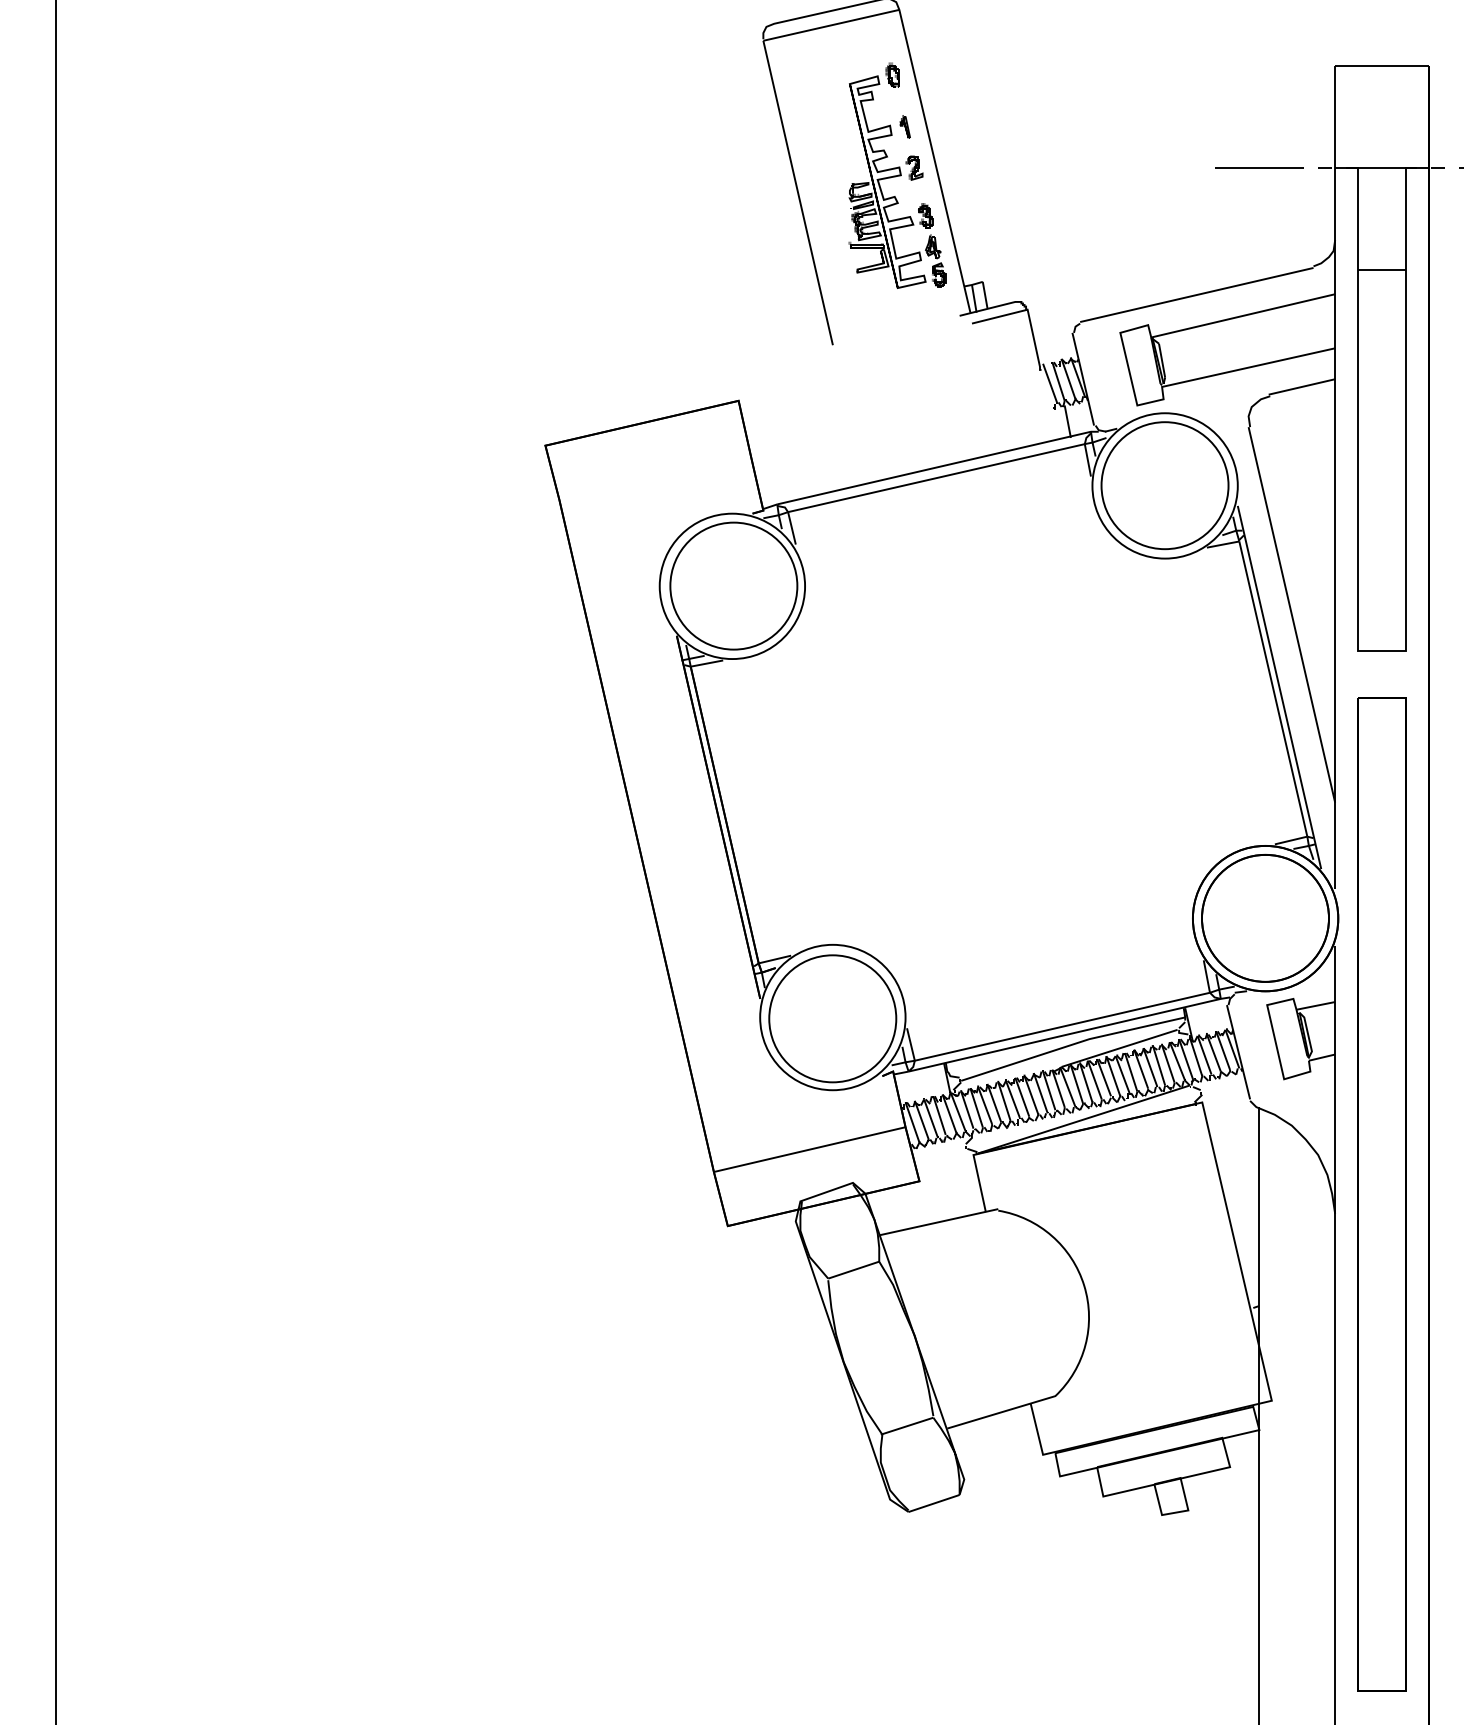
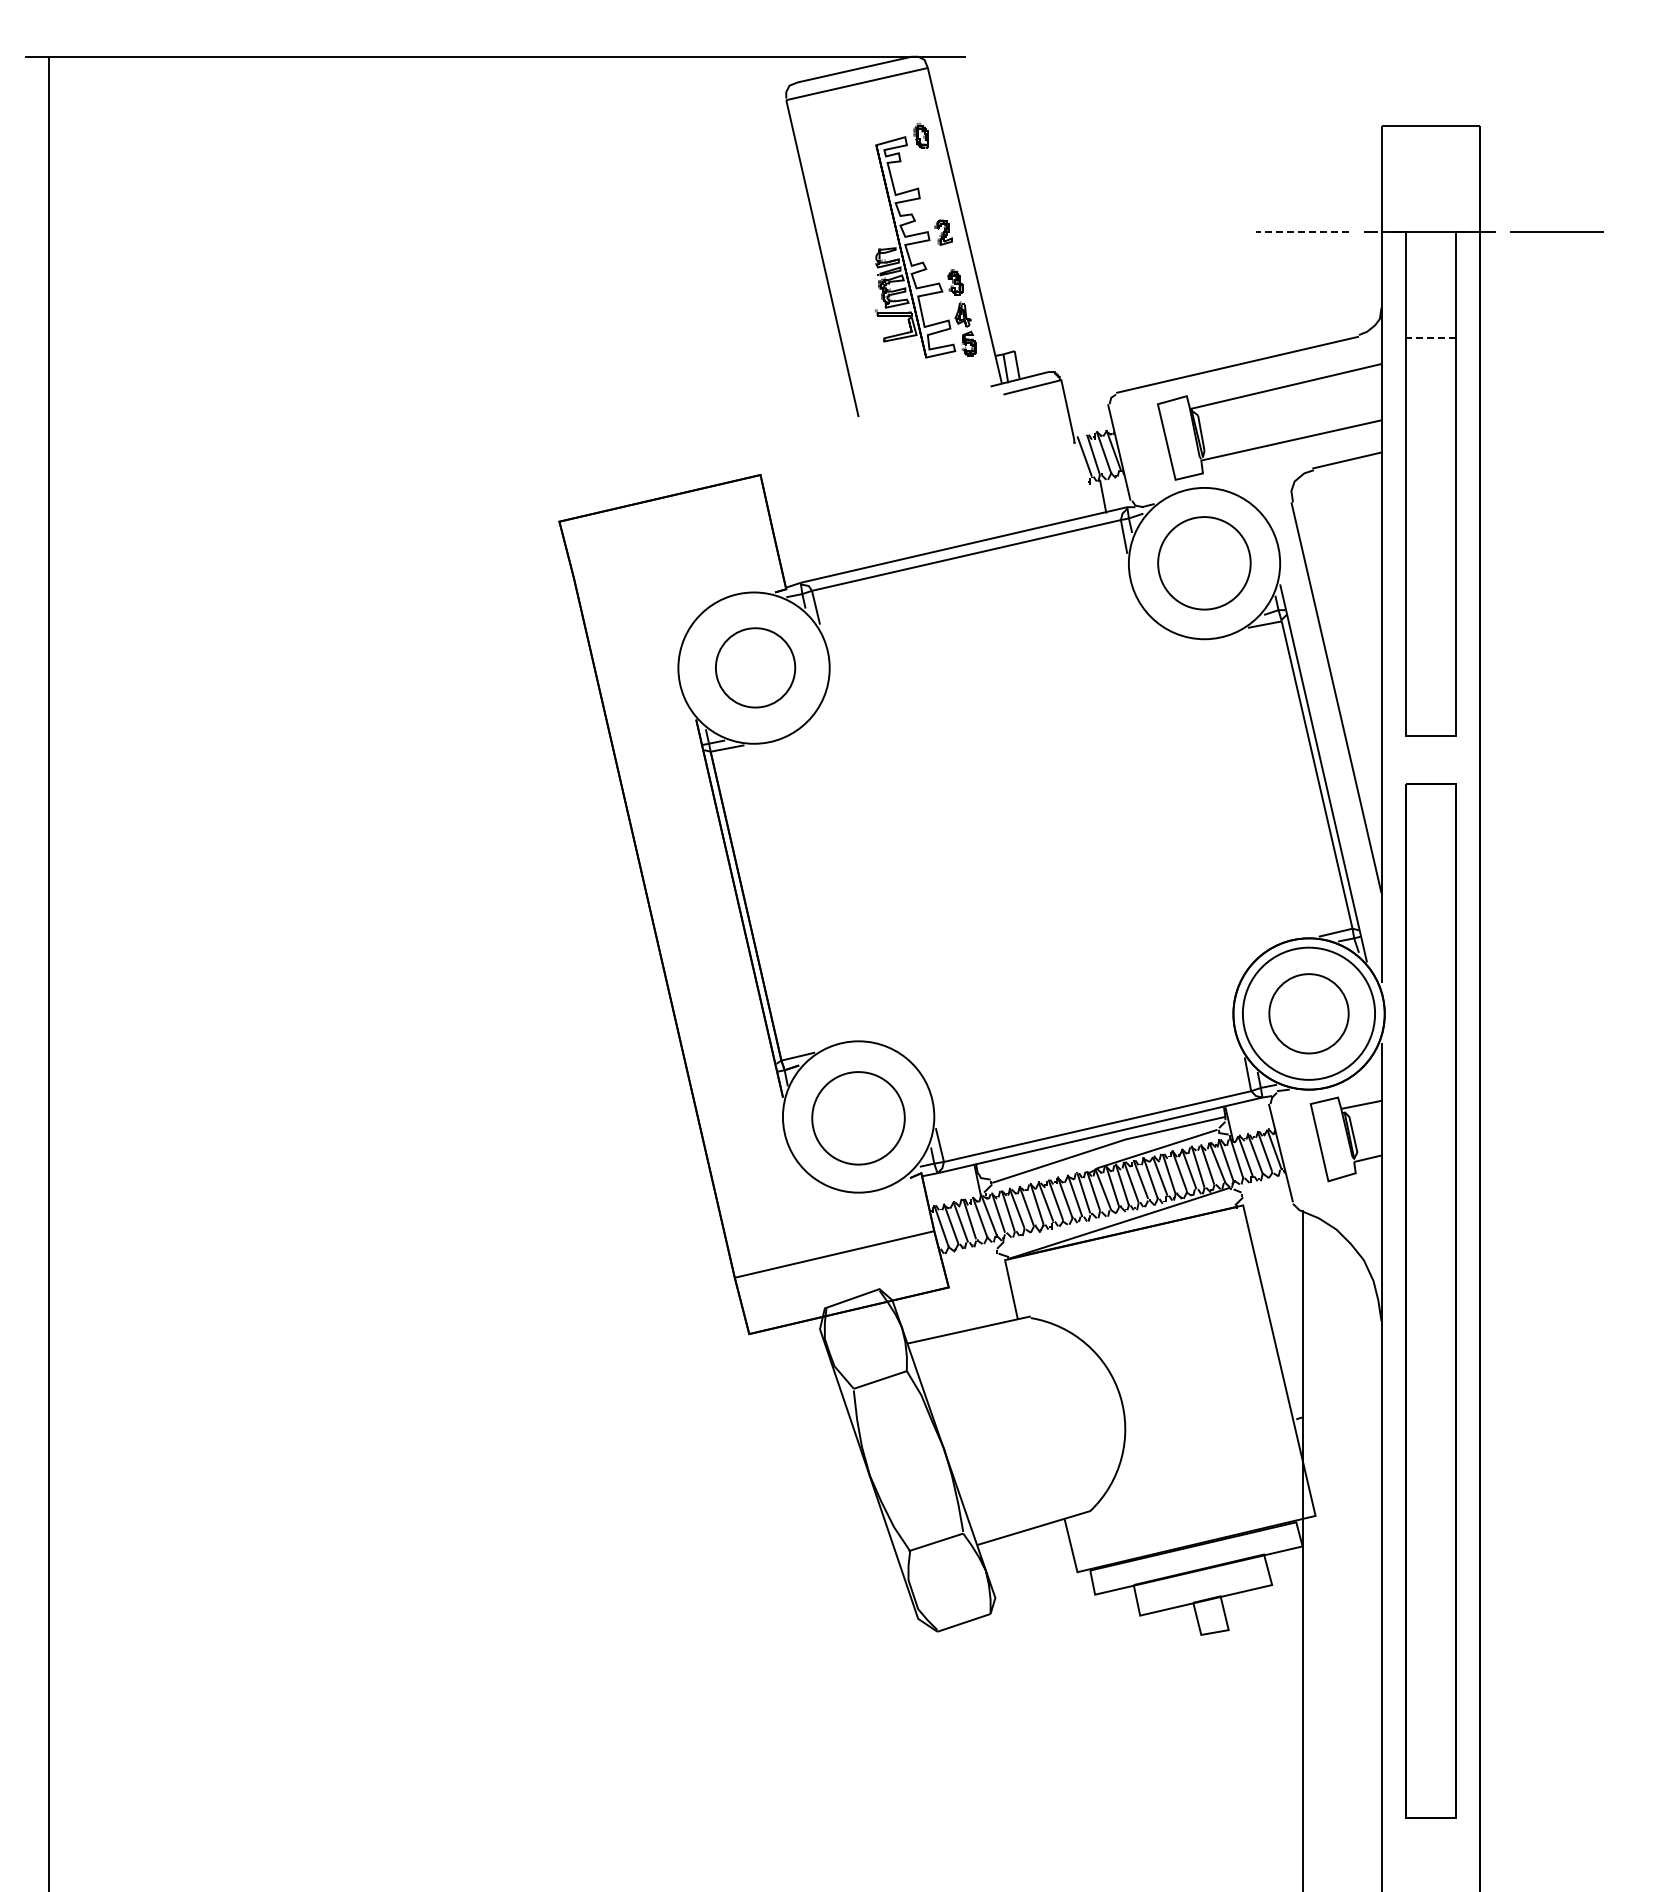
part: (904, 126) -> (933, 189), removed
line: (1259, 167) -> (1302, 232), solid -> dashed
line: (1382, 269) -> (1430, 338), solid -> dashed
circle: (1165, 485) -> (1204, 563), size x0.7
circle: (733, 585) -> (755, 667), size x0.6
circle: (1265, 918) -> (1308, 1013), size x0.6
circle: (832, 1018) -> (858, 1118), size x0.7

